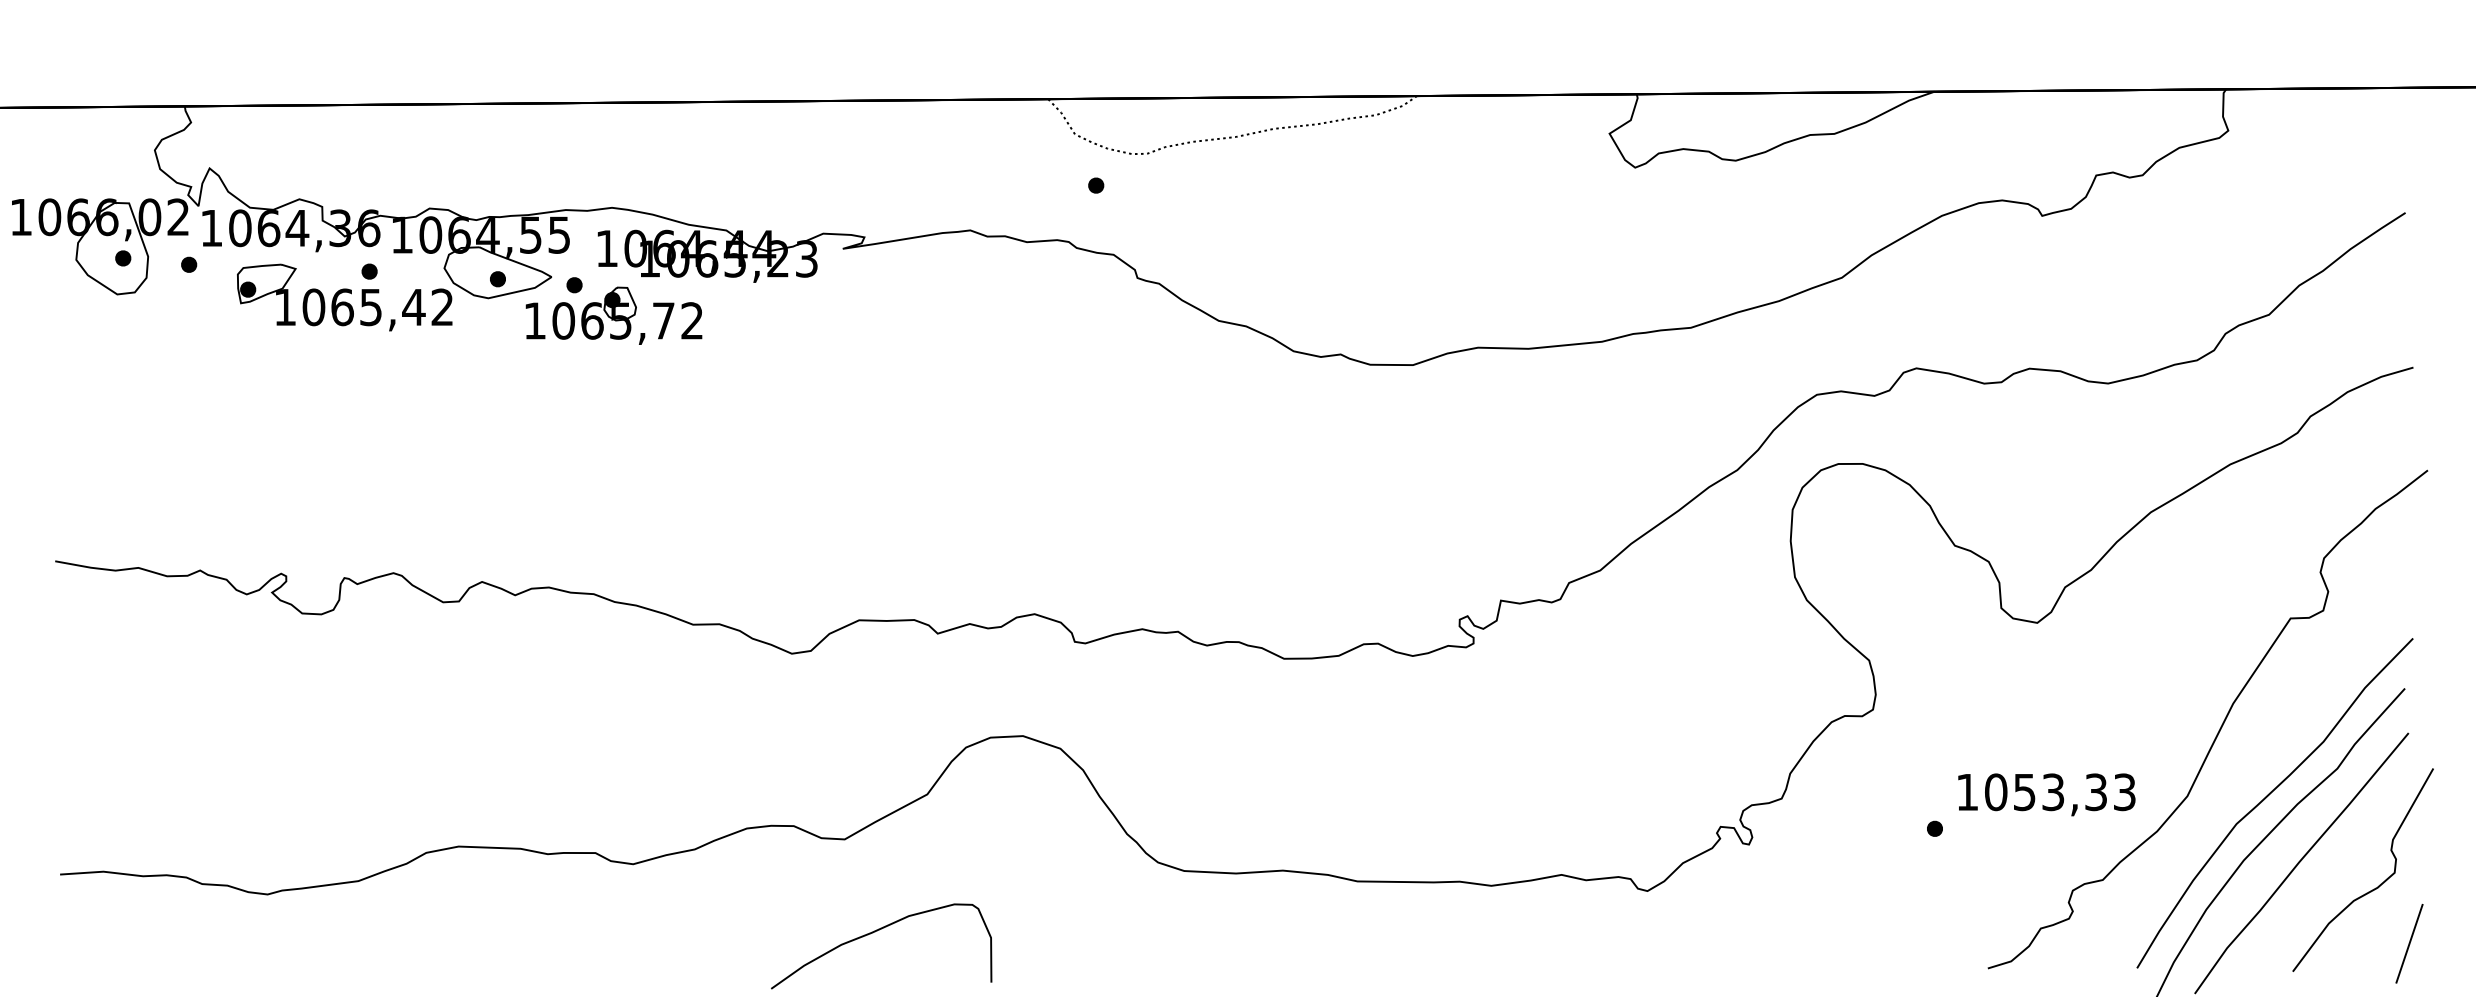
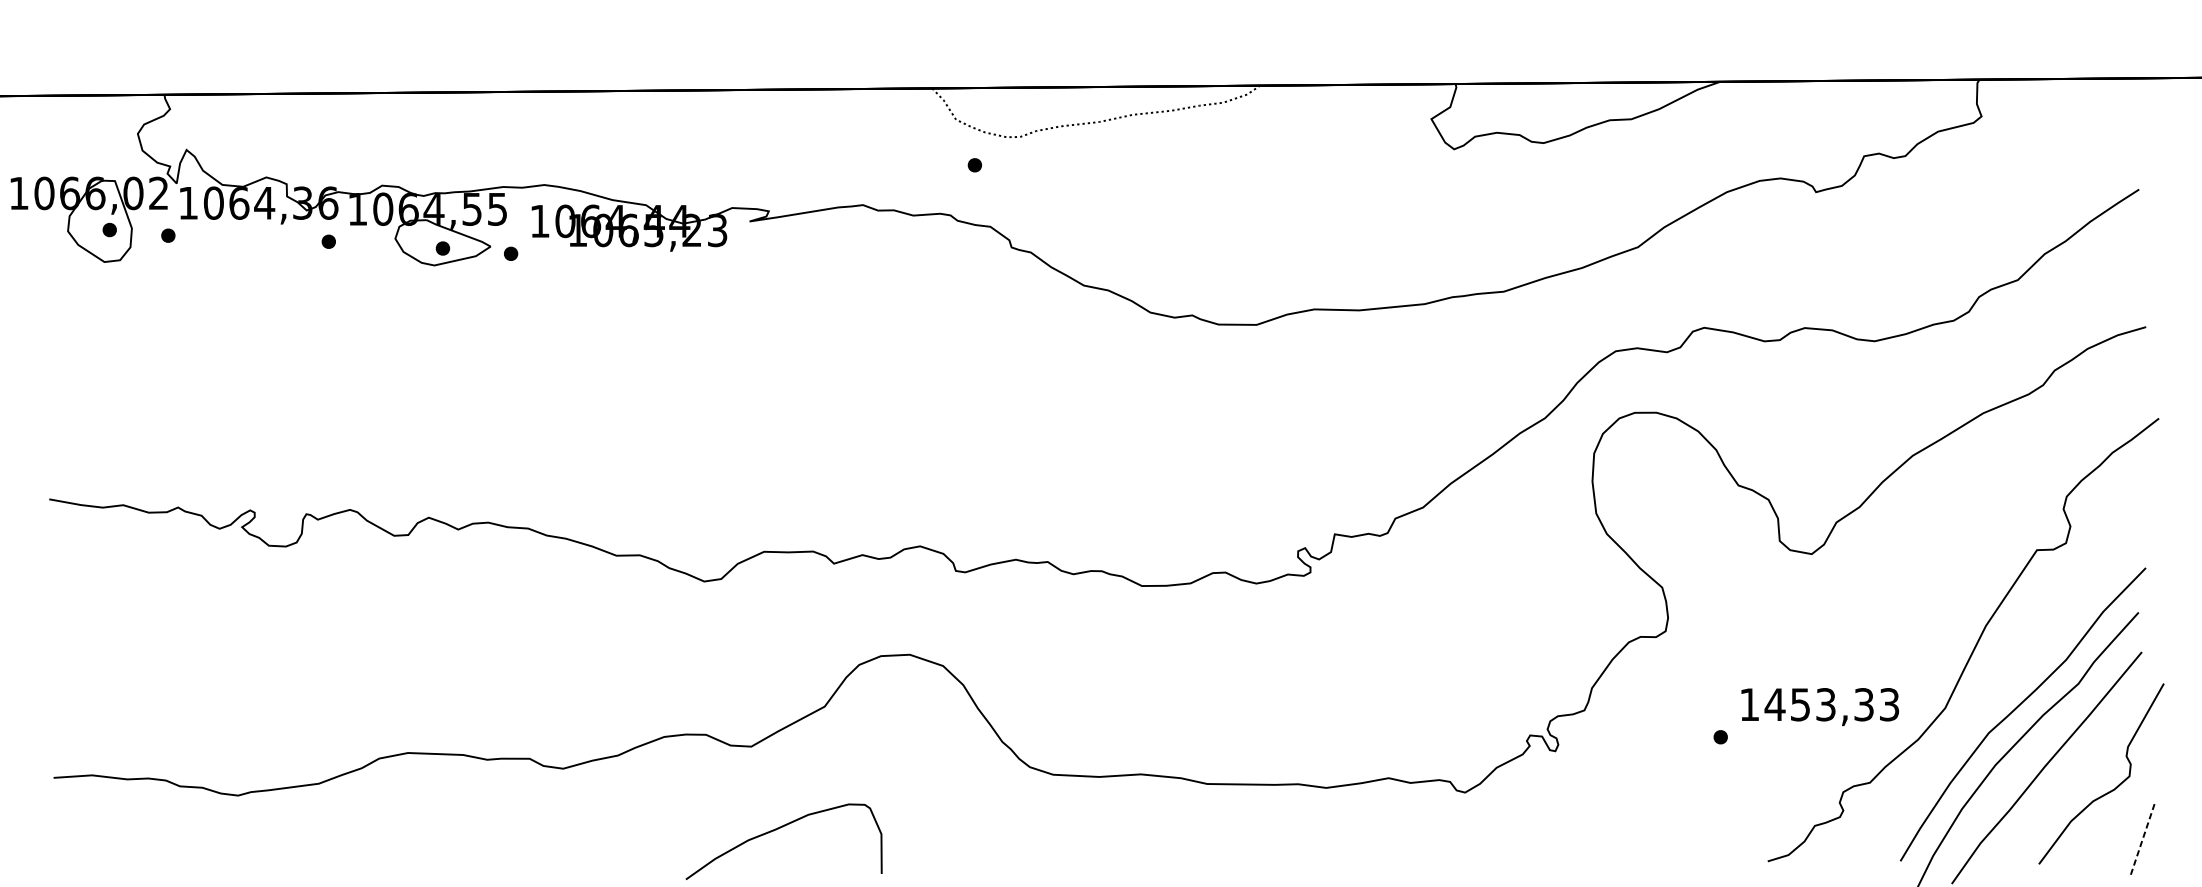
part: (344, 297) -> (306, 264), removed
part: (613, 315) -> (545, 280), removed
text: (1995, 792) -> (1774, 704), 1053,33 -> 1453,33
line: (2409, 943) -> (2142, 839), solid -> dashed

